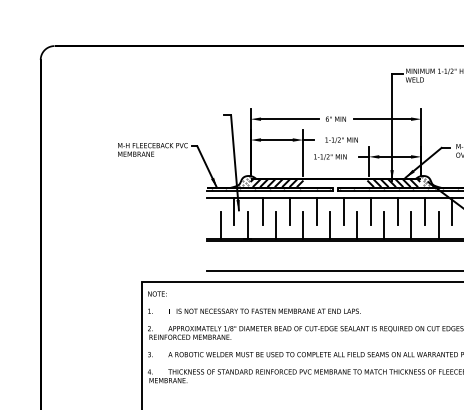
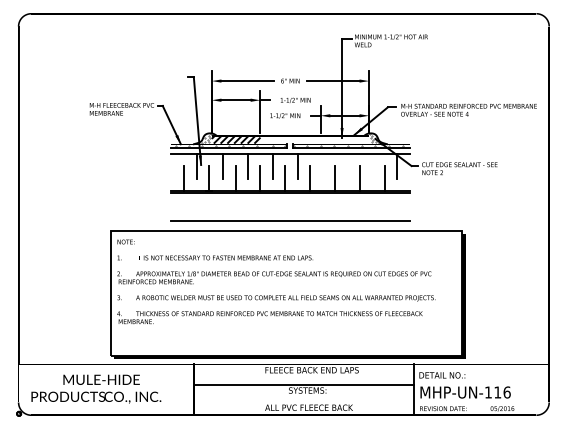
hatch: (393, 182) -> (343, 139), removed
line: (370, 210) -> (322, 165), removed
line: (397, 210) -> (347, 165), removed
line: (425, 210) -> (372, 165), removed

